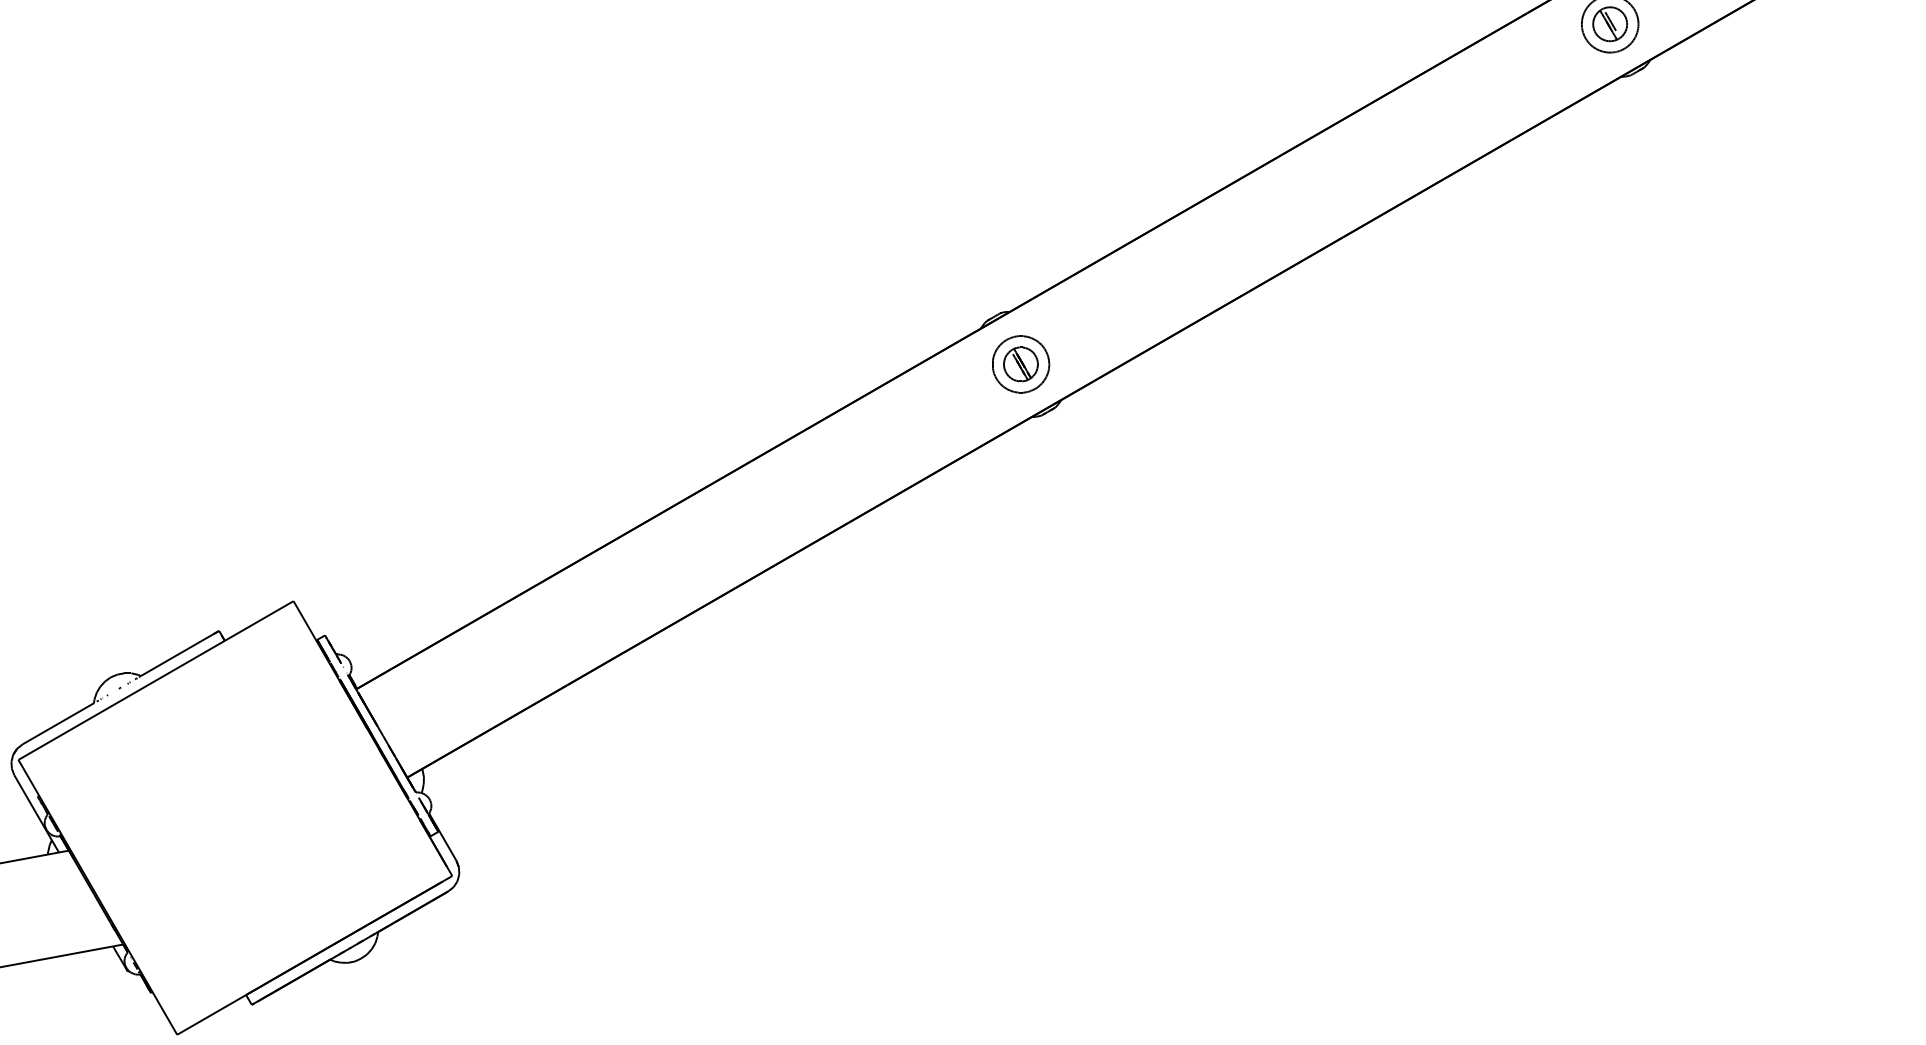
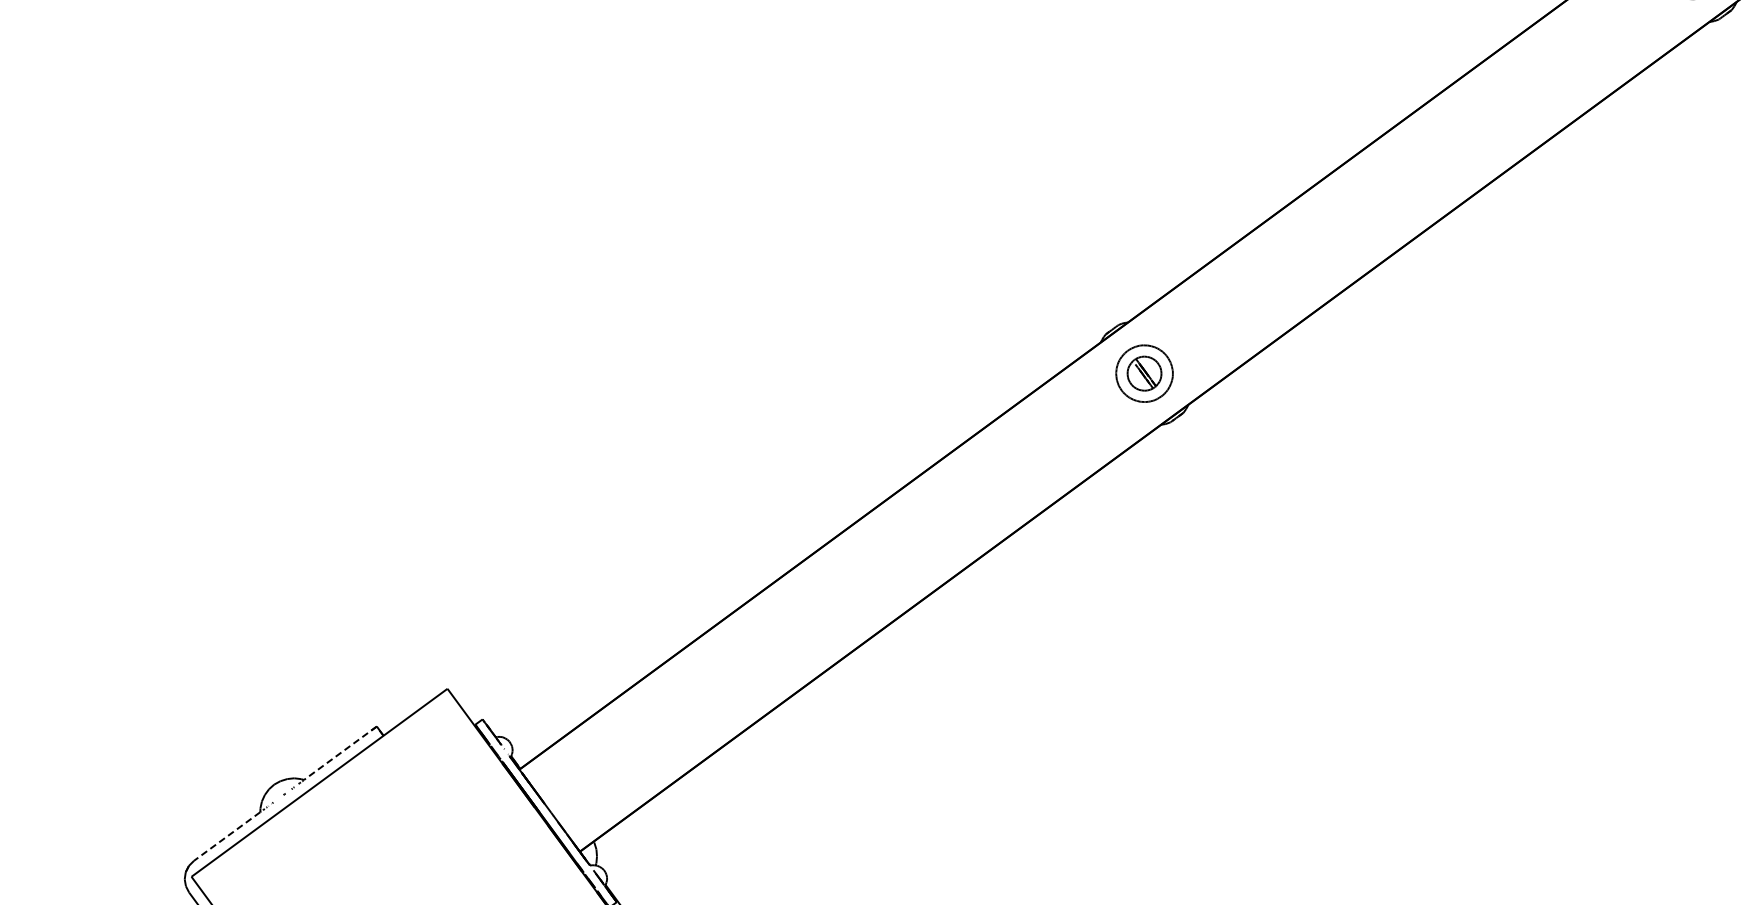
line: (179, 653) -> (339, 753), solid -> dashed
line: (57, 724) -> (226, 837), solid -> dashed

